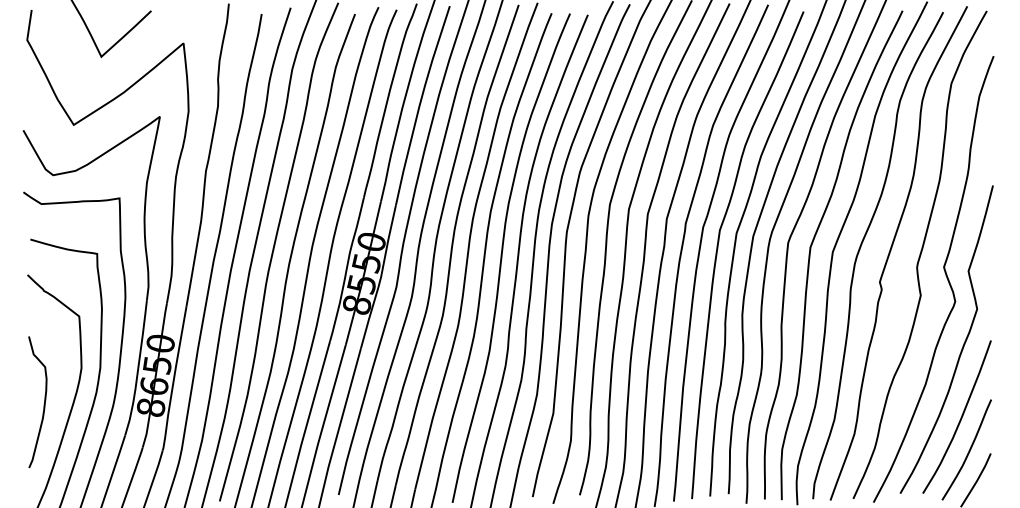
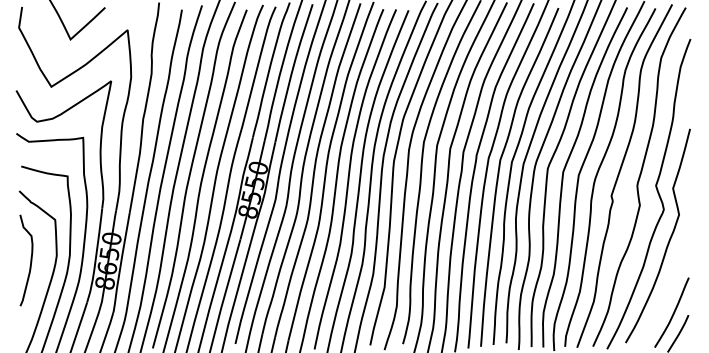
curve: (43, 402) -> (30, 260), moved
curve: (959, 419) -> (666, 291), removed

